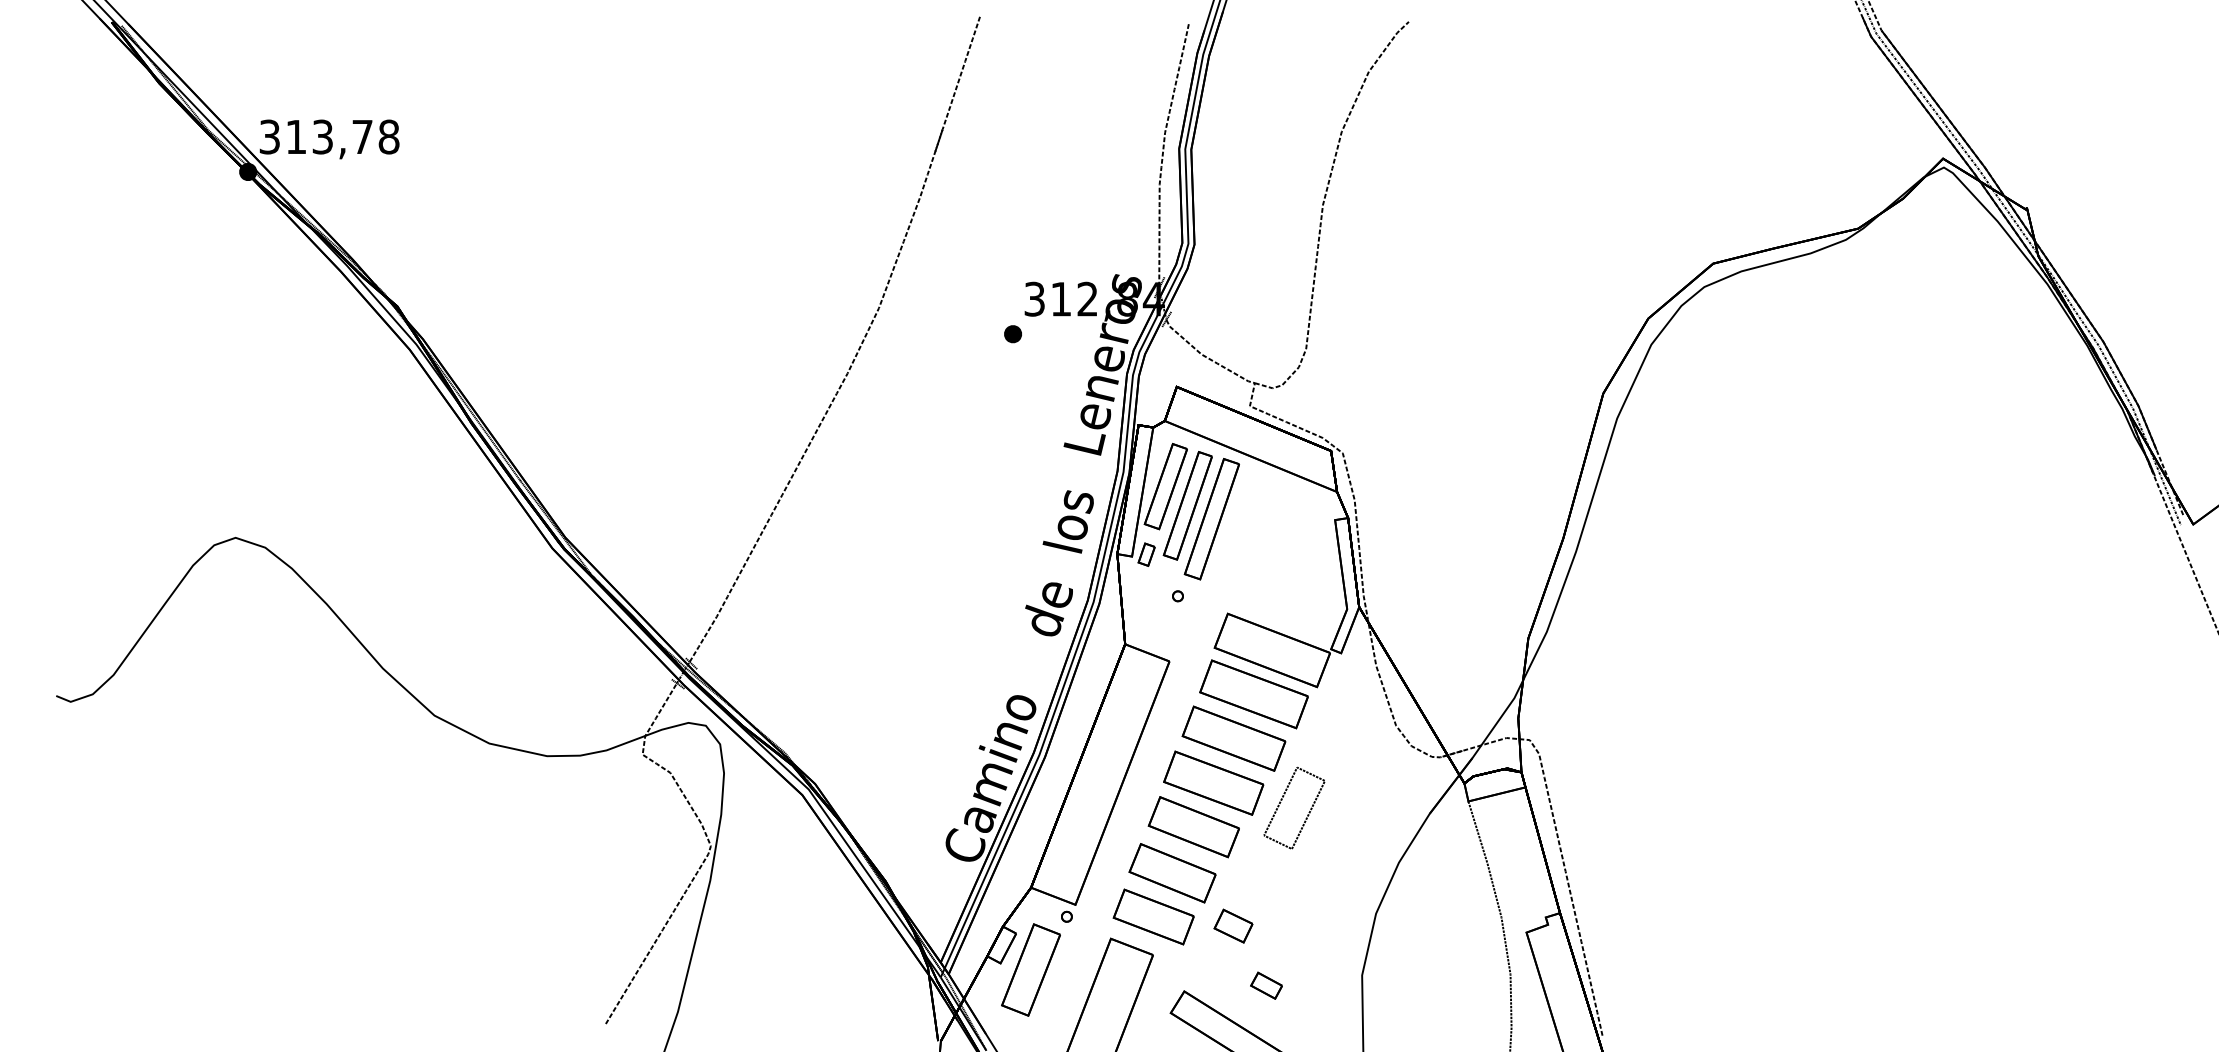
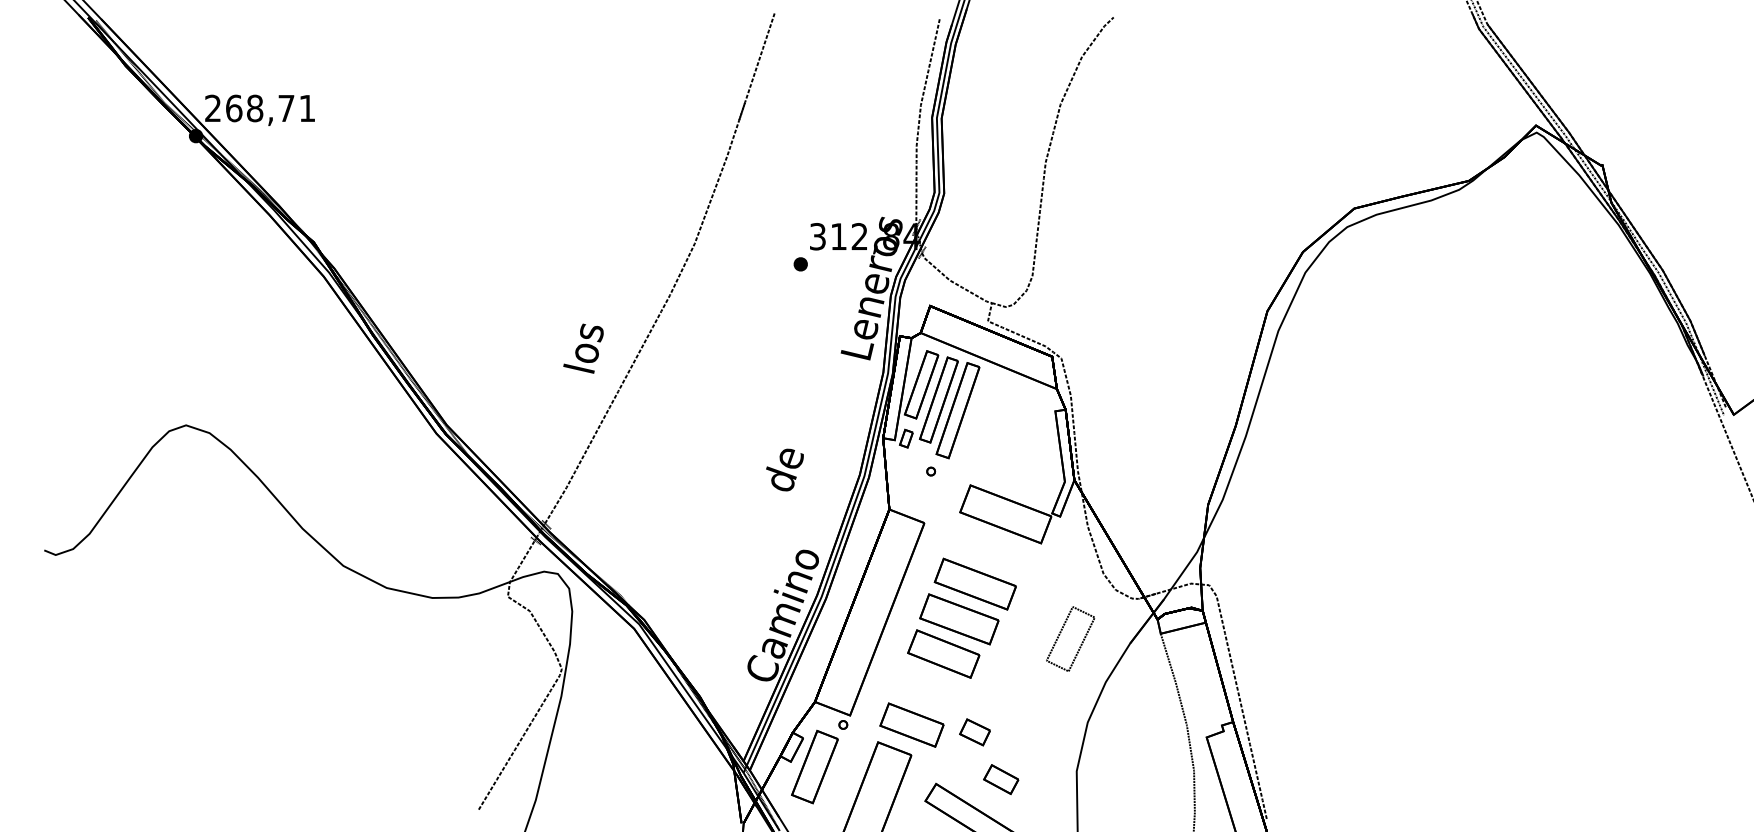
text: (329, 136) -> (260, 108), 313,78 -> 268,71
text: (1067, 521) -> (582, 348), moved
text: (1048, 609) -> (784, 470), moved
part: (1253, 694) -> (990, 549), removed
part: (1282, 800) -> (1061, 633), moved
part: (1172, 873) -> (926, 690), removed
part: (1266, 985) -> (1001, 779), size x1.4

